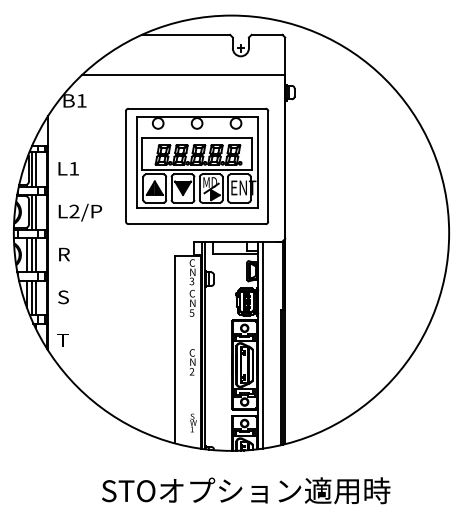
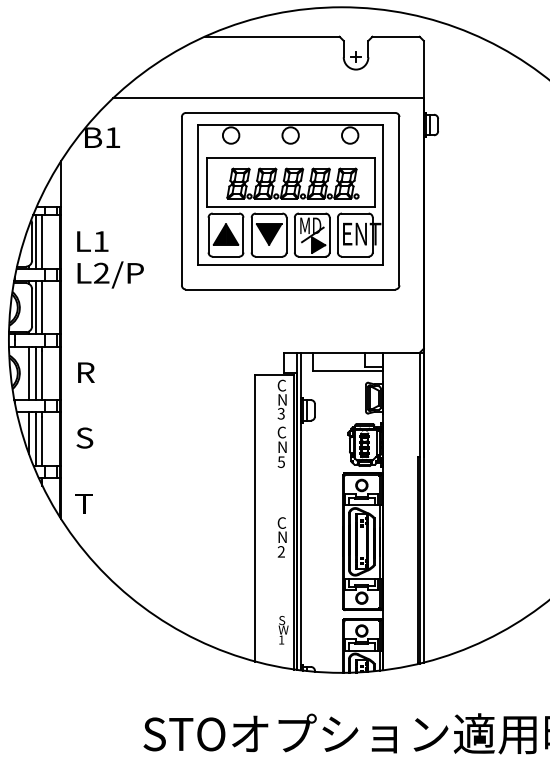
part: (197, 165) -> (291, 199), moved
text: (80, 212) -> (110, 274), moved
line: (262, 344) -> (389, 510), removed

